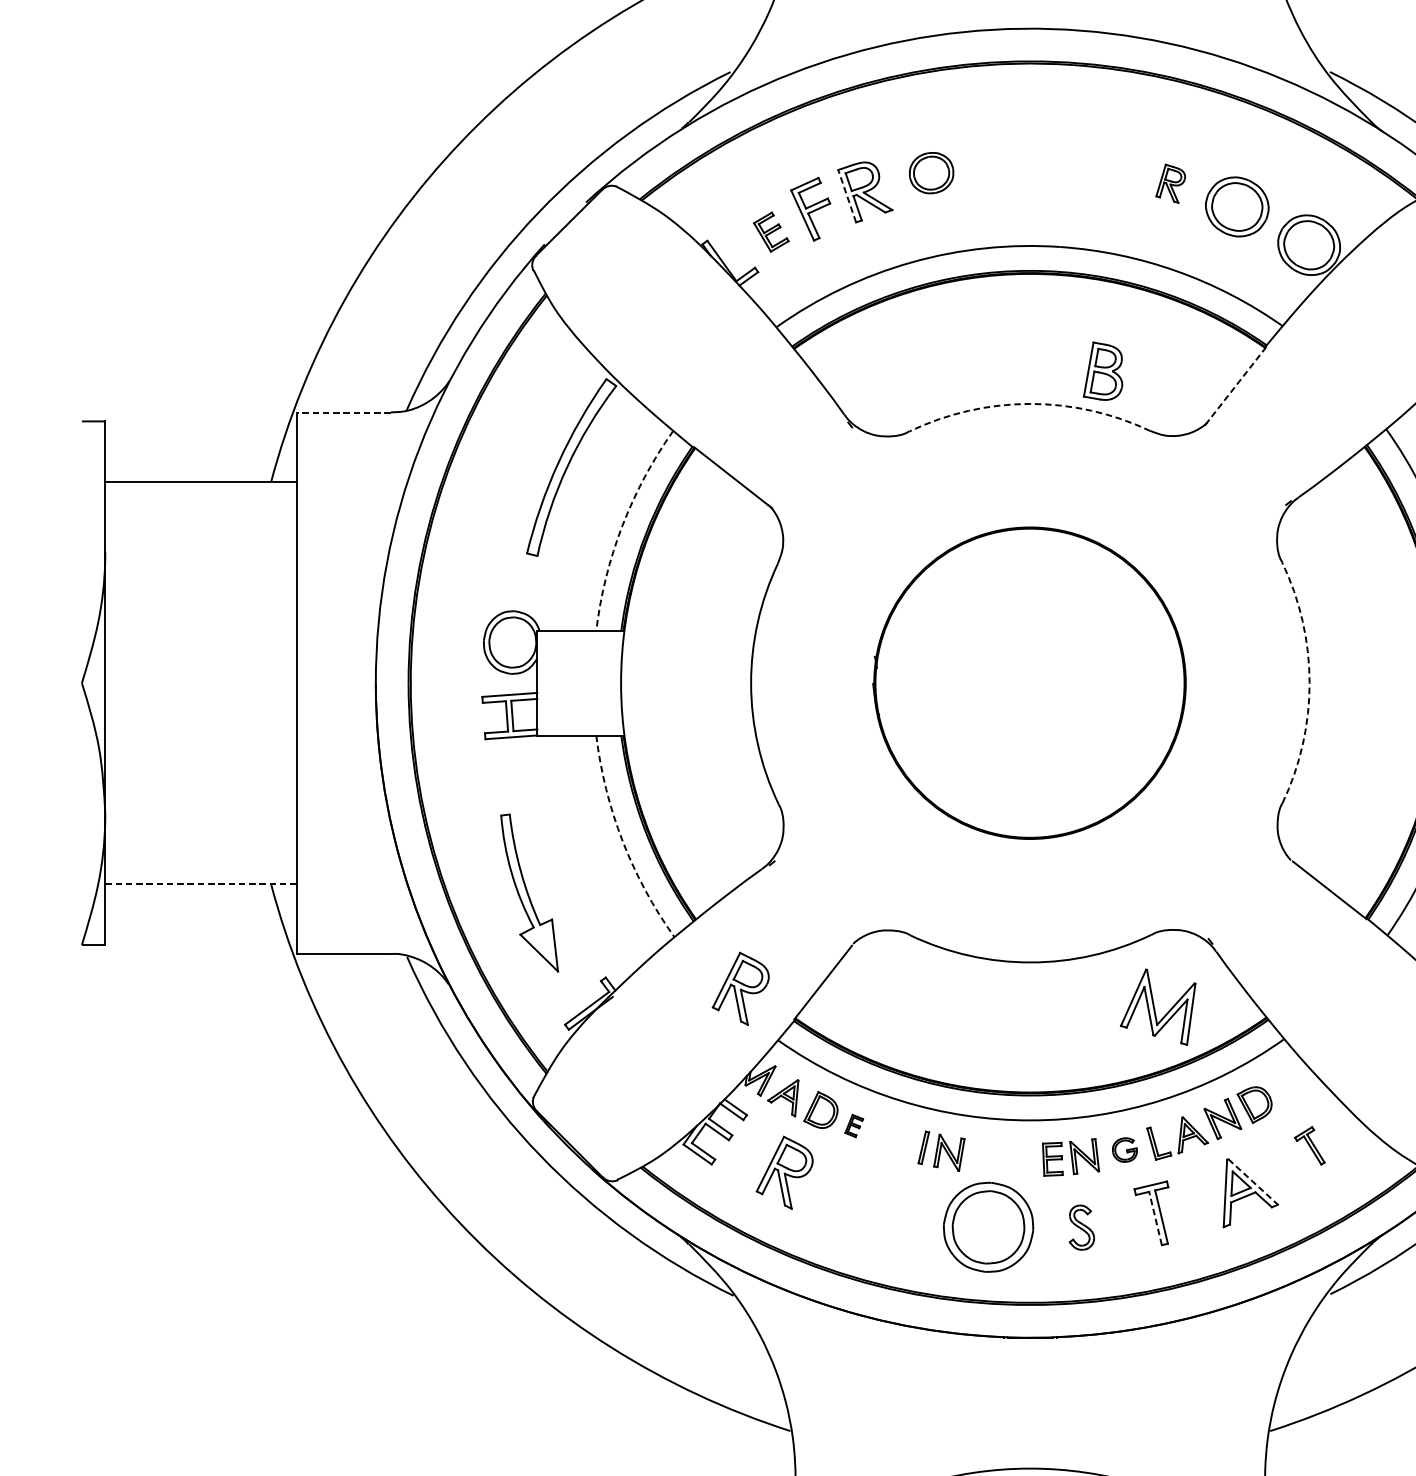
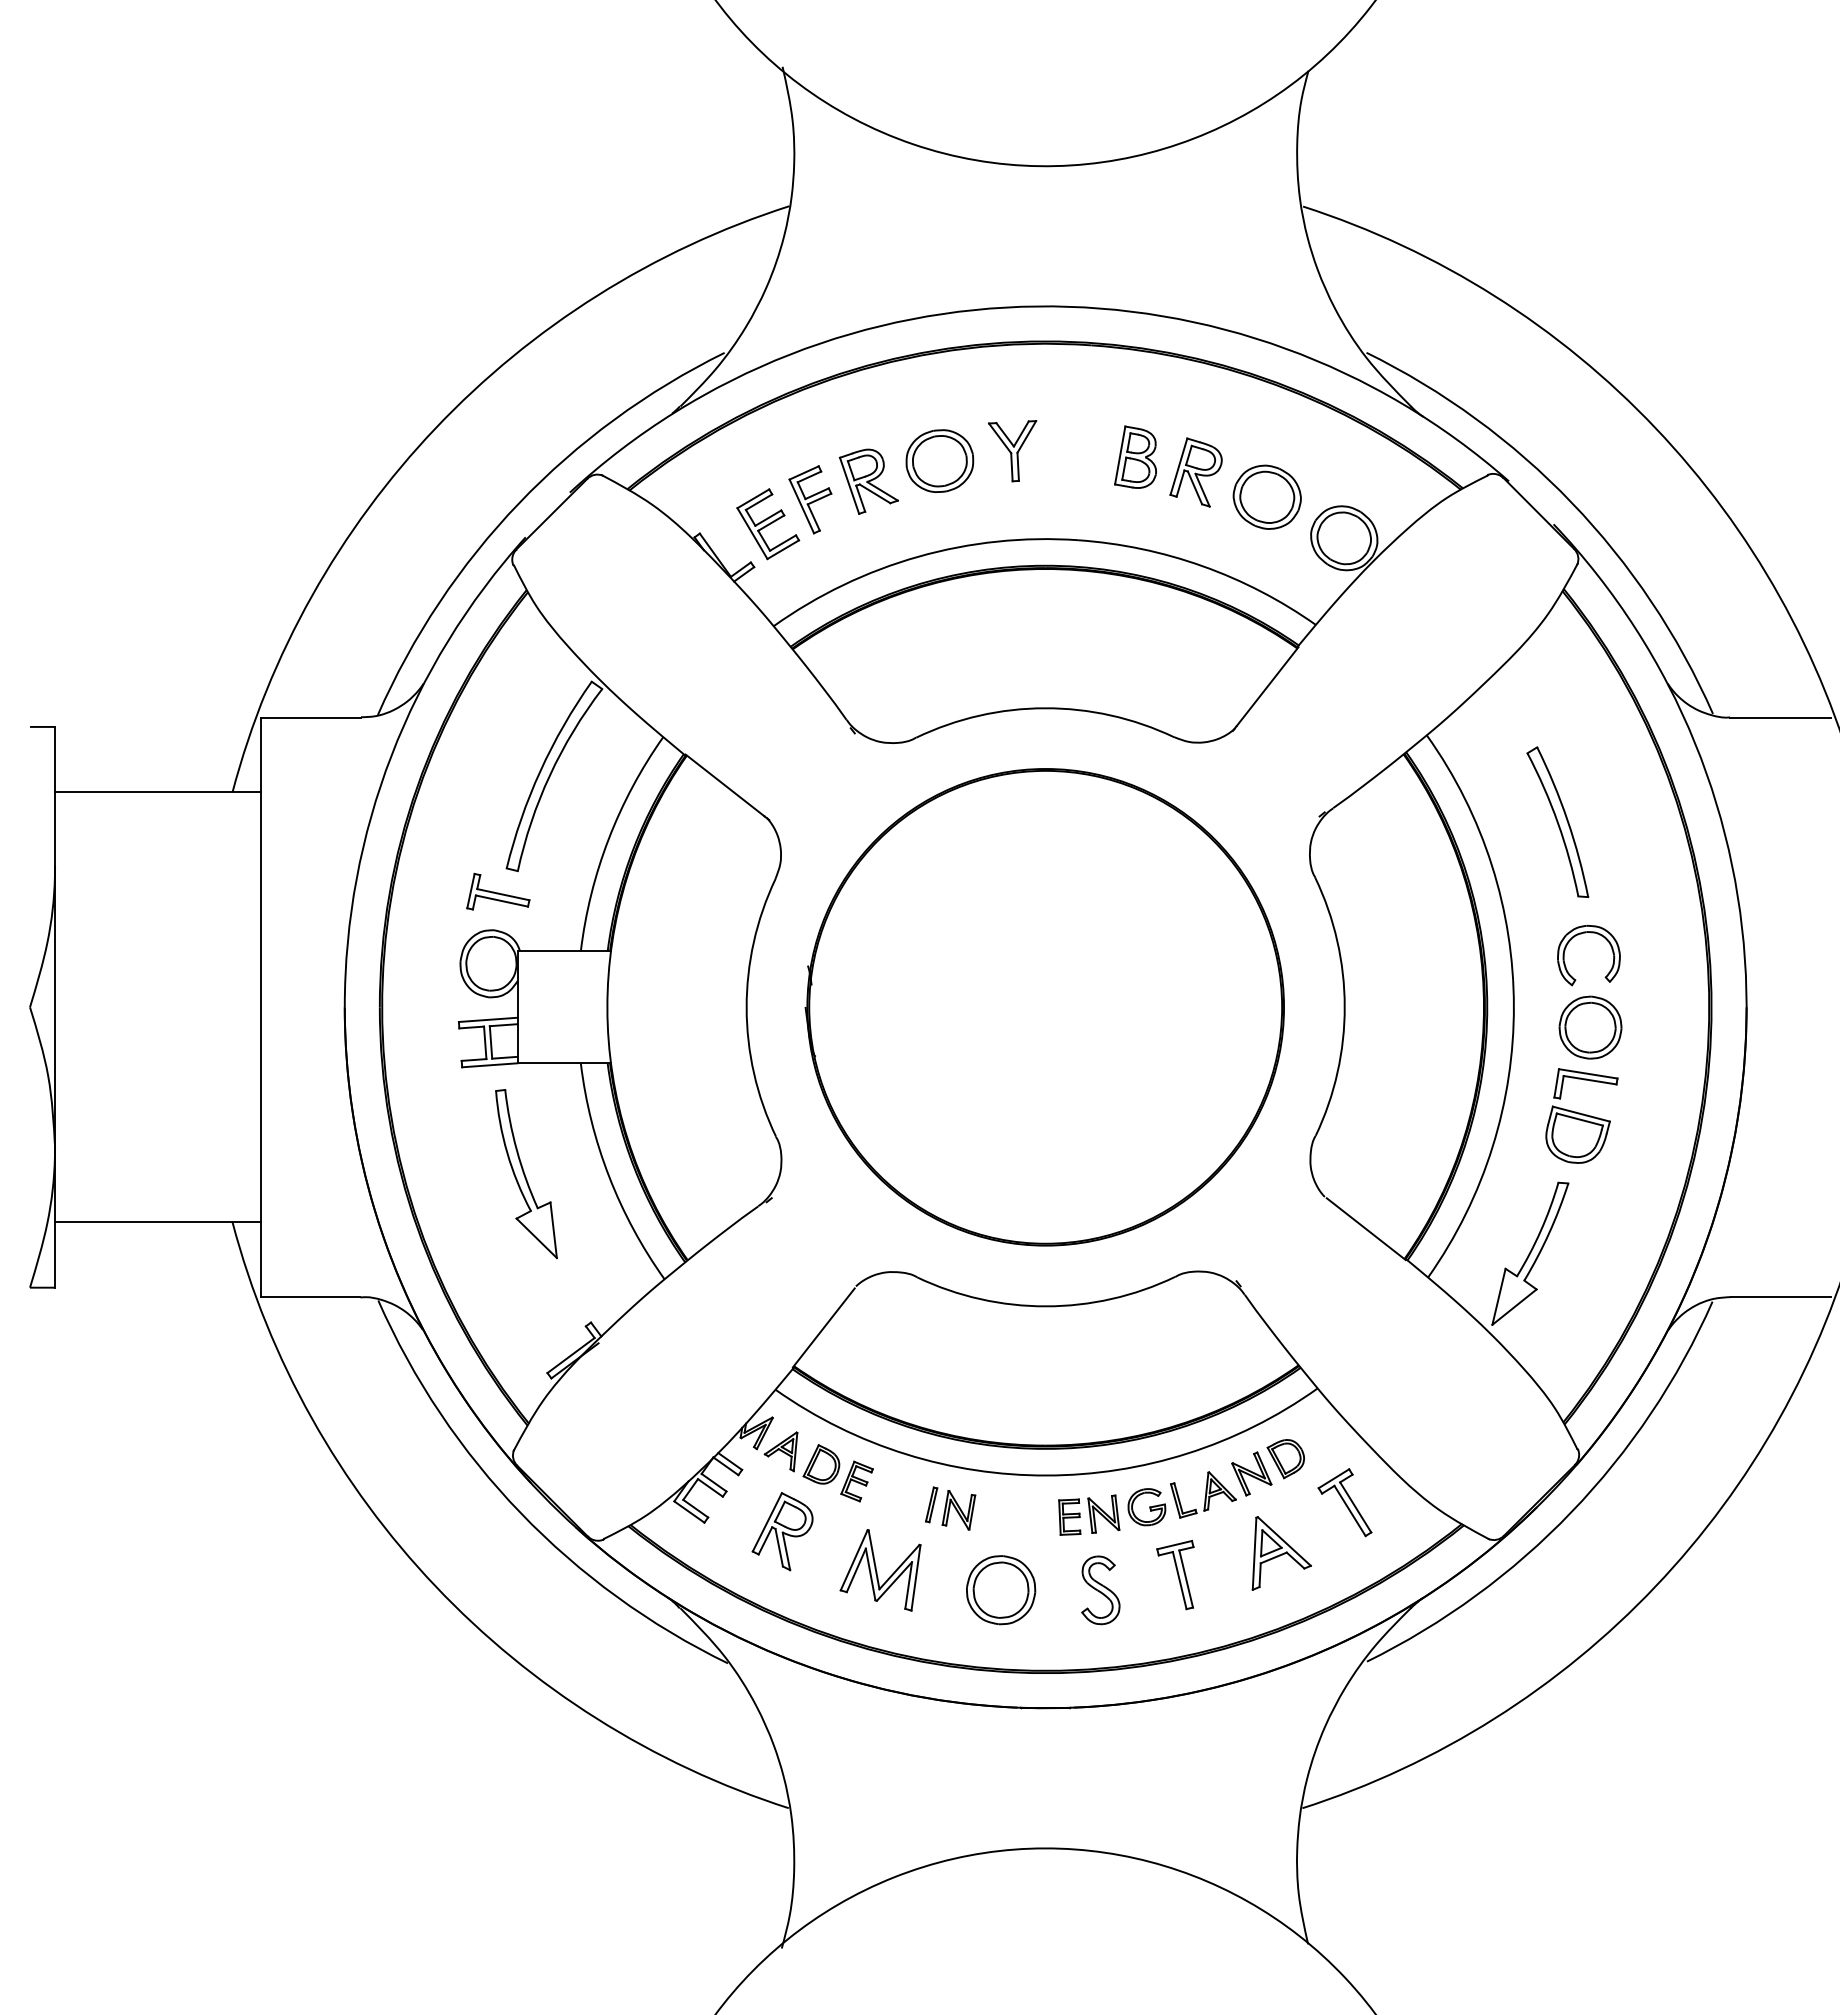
part: (999, 164) -> (1012, 451), added
part: (931, 172) -> (939, 460), size x1.43
part: (1170, 183) -> (1195, 472), size x1.67
line: (847, 195) -> (849, 485), dashed -> solid
part: (771, 232) -> (768, 524), size x1.67
part: (1103, 370) -> (1135, 456), moved
line: (1237, 384) -> (1267, 687), dashed -> solid
arc: (1030, 404) -> (1045, 708), dashed -> solid
line: (343, 412) -> (310, 717), dashed -> solid
arc: (622, 526) -> (608, 839), dashed -> solid
part: (519, 575) -> (498, 891), added
arc: (1309, 682) -> (1344, 1006), dashed -> solid
part: (1029, 683) -> (1044, 1007), size x1.43
arc: (623, 841) -> (609, 1176), dashed -> solid
line: (200, 884) -> (157, 1222), dashed -> solid
part: (529, 893) -> (526, 1174), moved
part: (740, 988) -> (735, 1334), removed
part: (1158, 1007) -> (880, 1570), moved
part: (853, 1125) -> (856, 1481), size x1.67
part: (1309, 1145) -> (1344, 1502), size x1.67
part: (1124, 1150) -> (1146, 1507), size x1.43
line: (1253, 1182) -> (1284, 1541), dashed -> solid
line: (1155, 1218) -> (1179, 1580), dashed -> solid
part: (989, 1227) -> (1001, 1590), size x0.71
part: (1081, 1227) -> (1100, 1590), size x1.43

